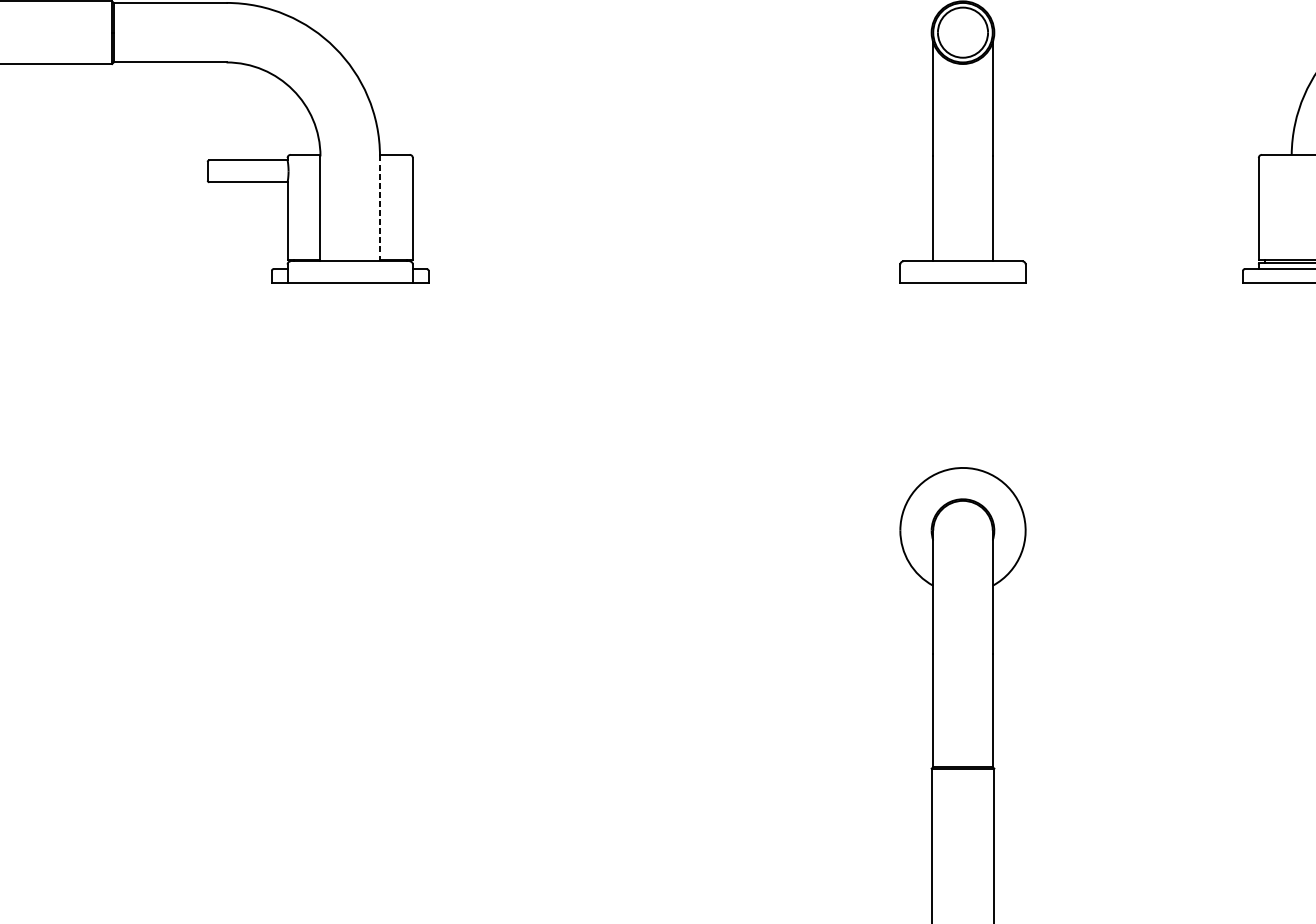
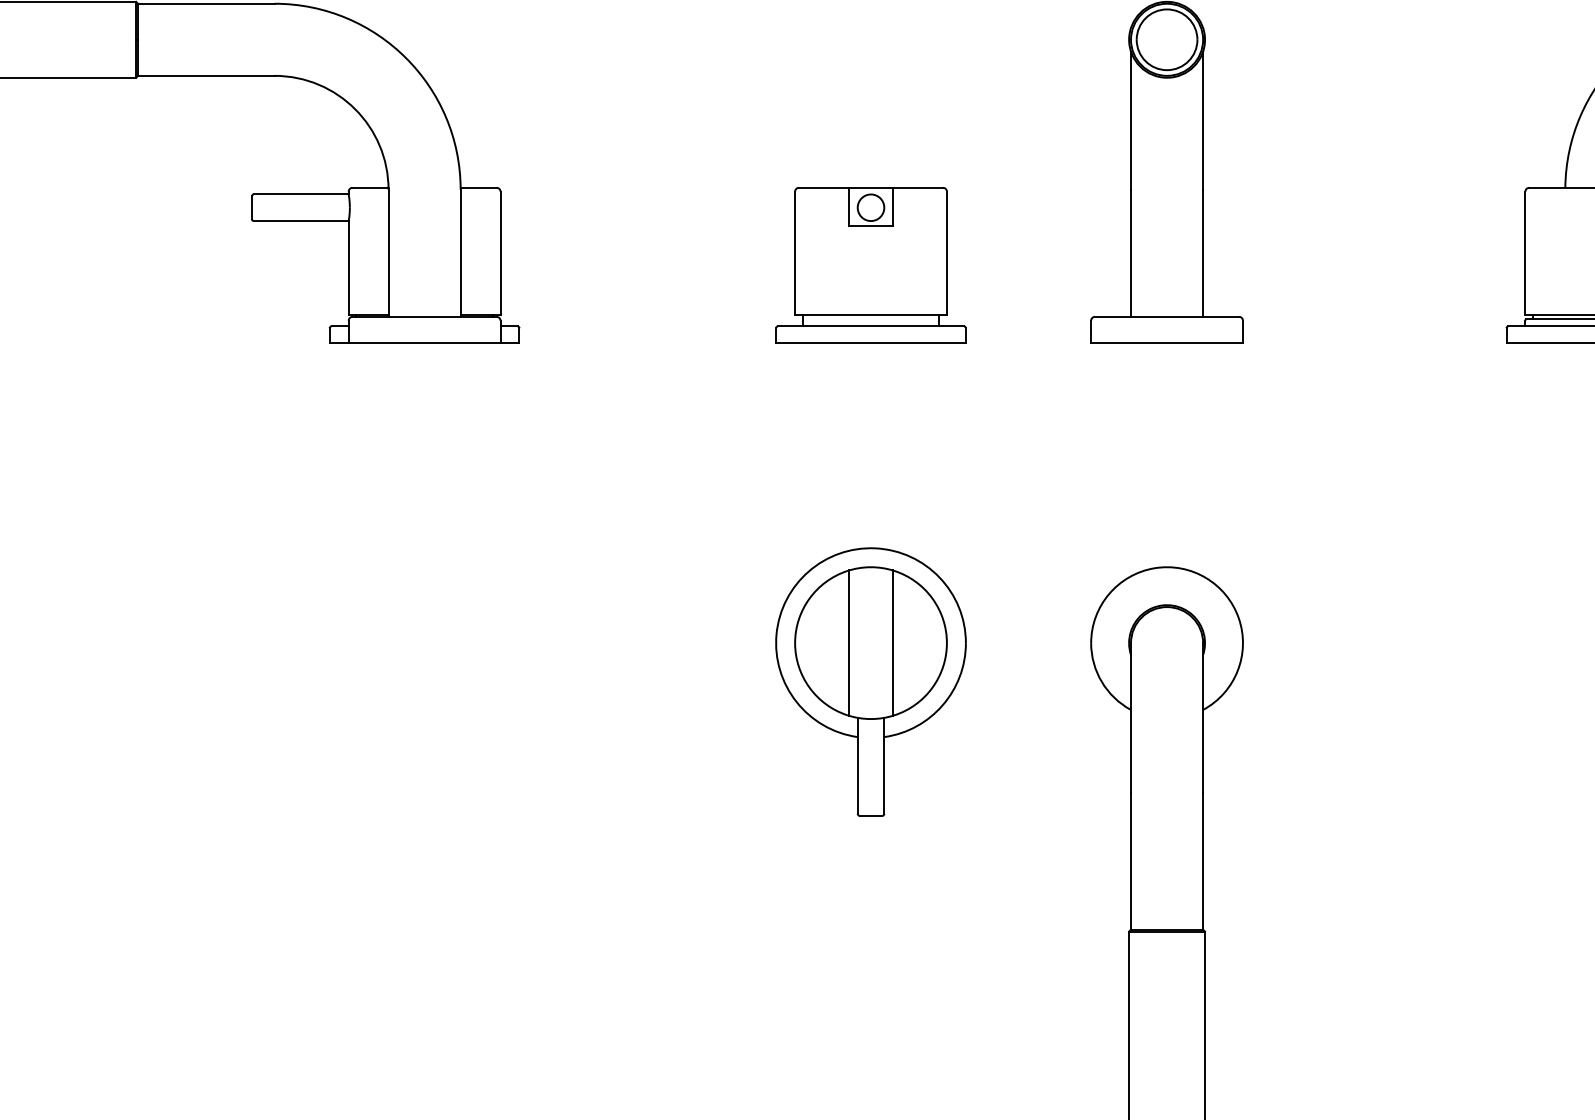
line: (379, 209) -> (460, 253), dashed -> solid
part: (718, 218) -> (870, 265), added
part: (718, 562) -> (870, 681), added

